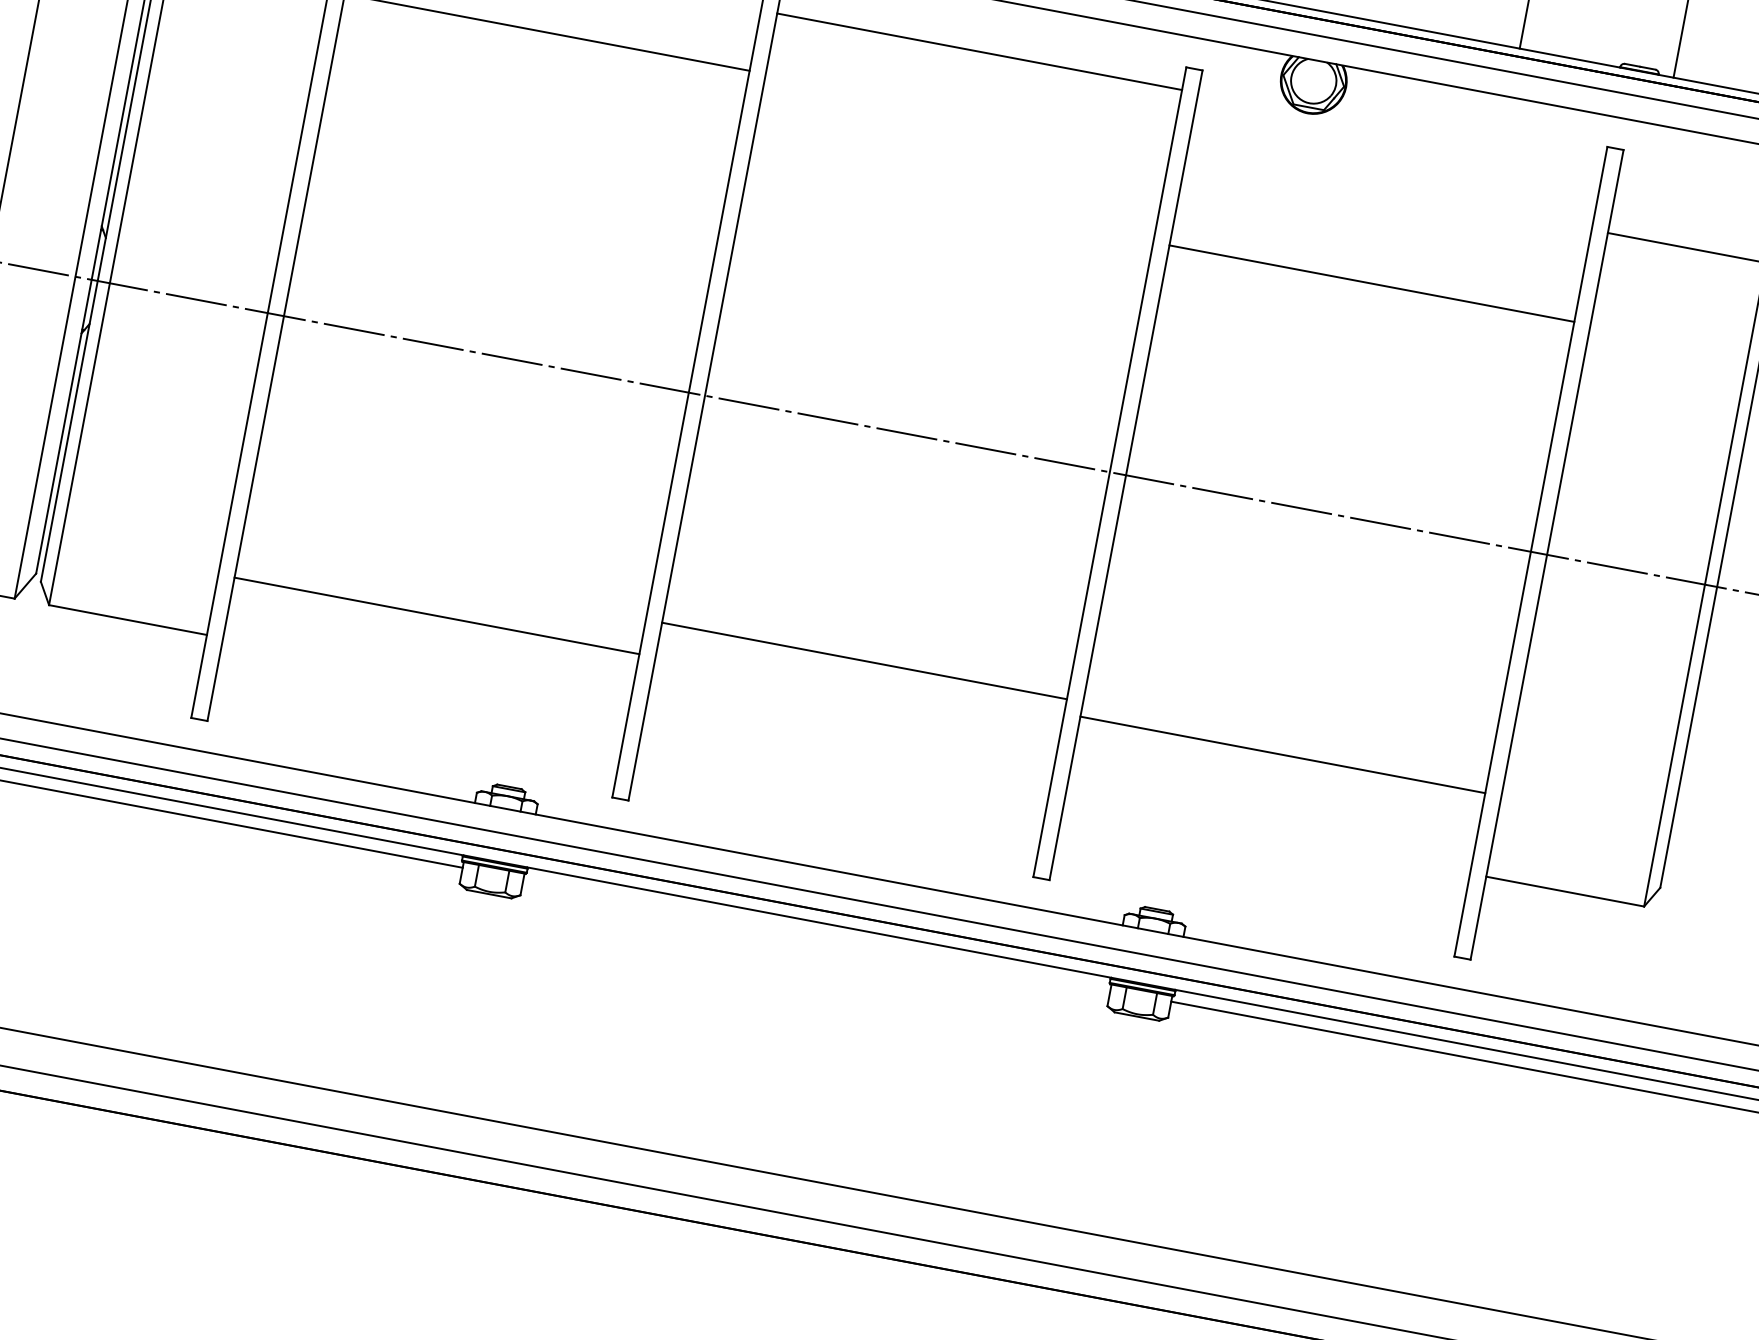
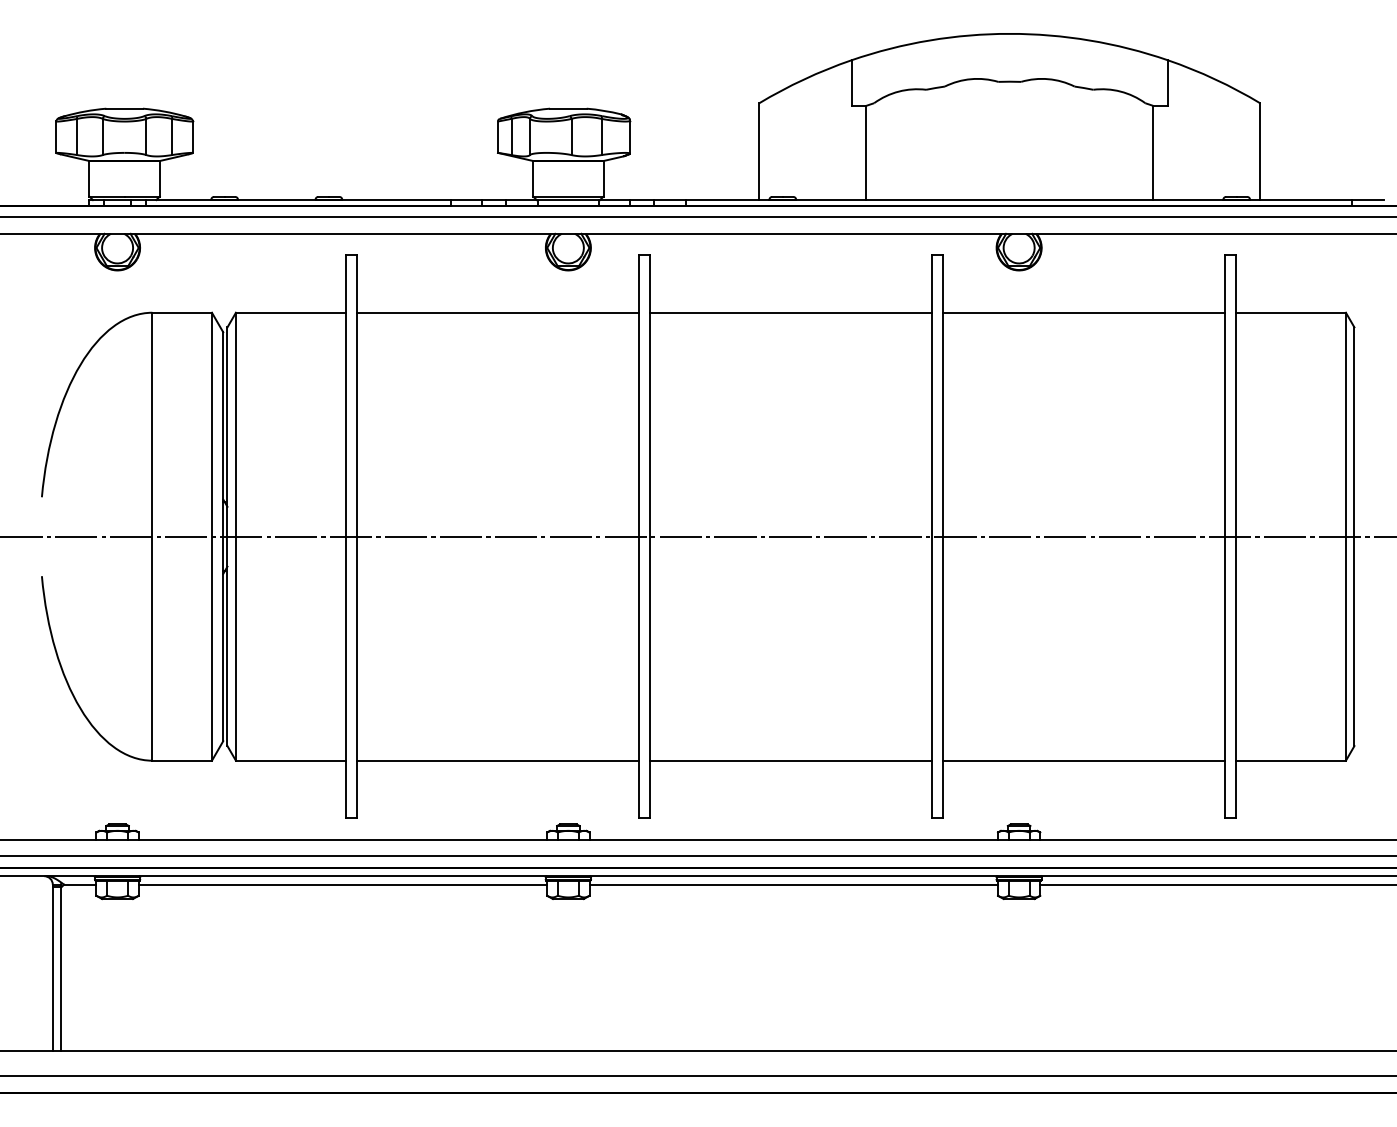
line: (979, 51) -> (790, 312), moved
line: (1371, 283) -> (1083, 312), moved
line: (436, 615) -> (497, 760), moved
line: (863, 660) -> (790, 760), moved
line: (1282, 754) -> (1083, 760), moved
line: (816, 934) -> (793, 884), added

